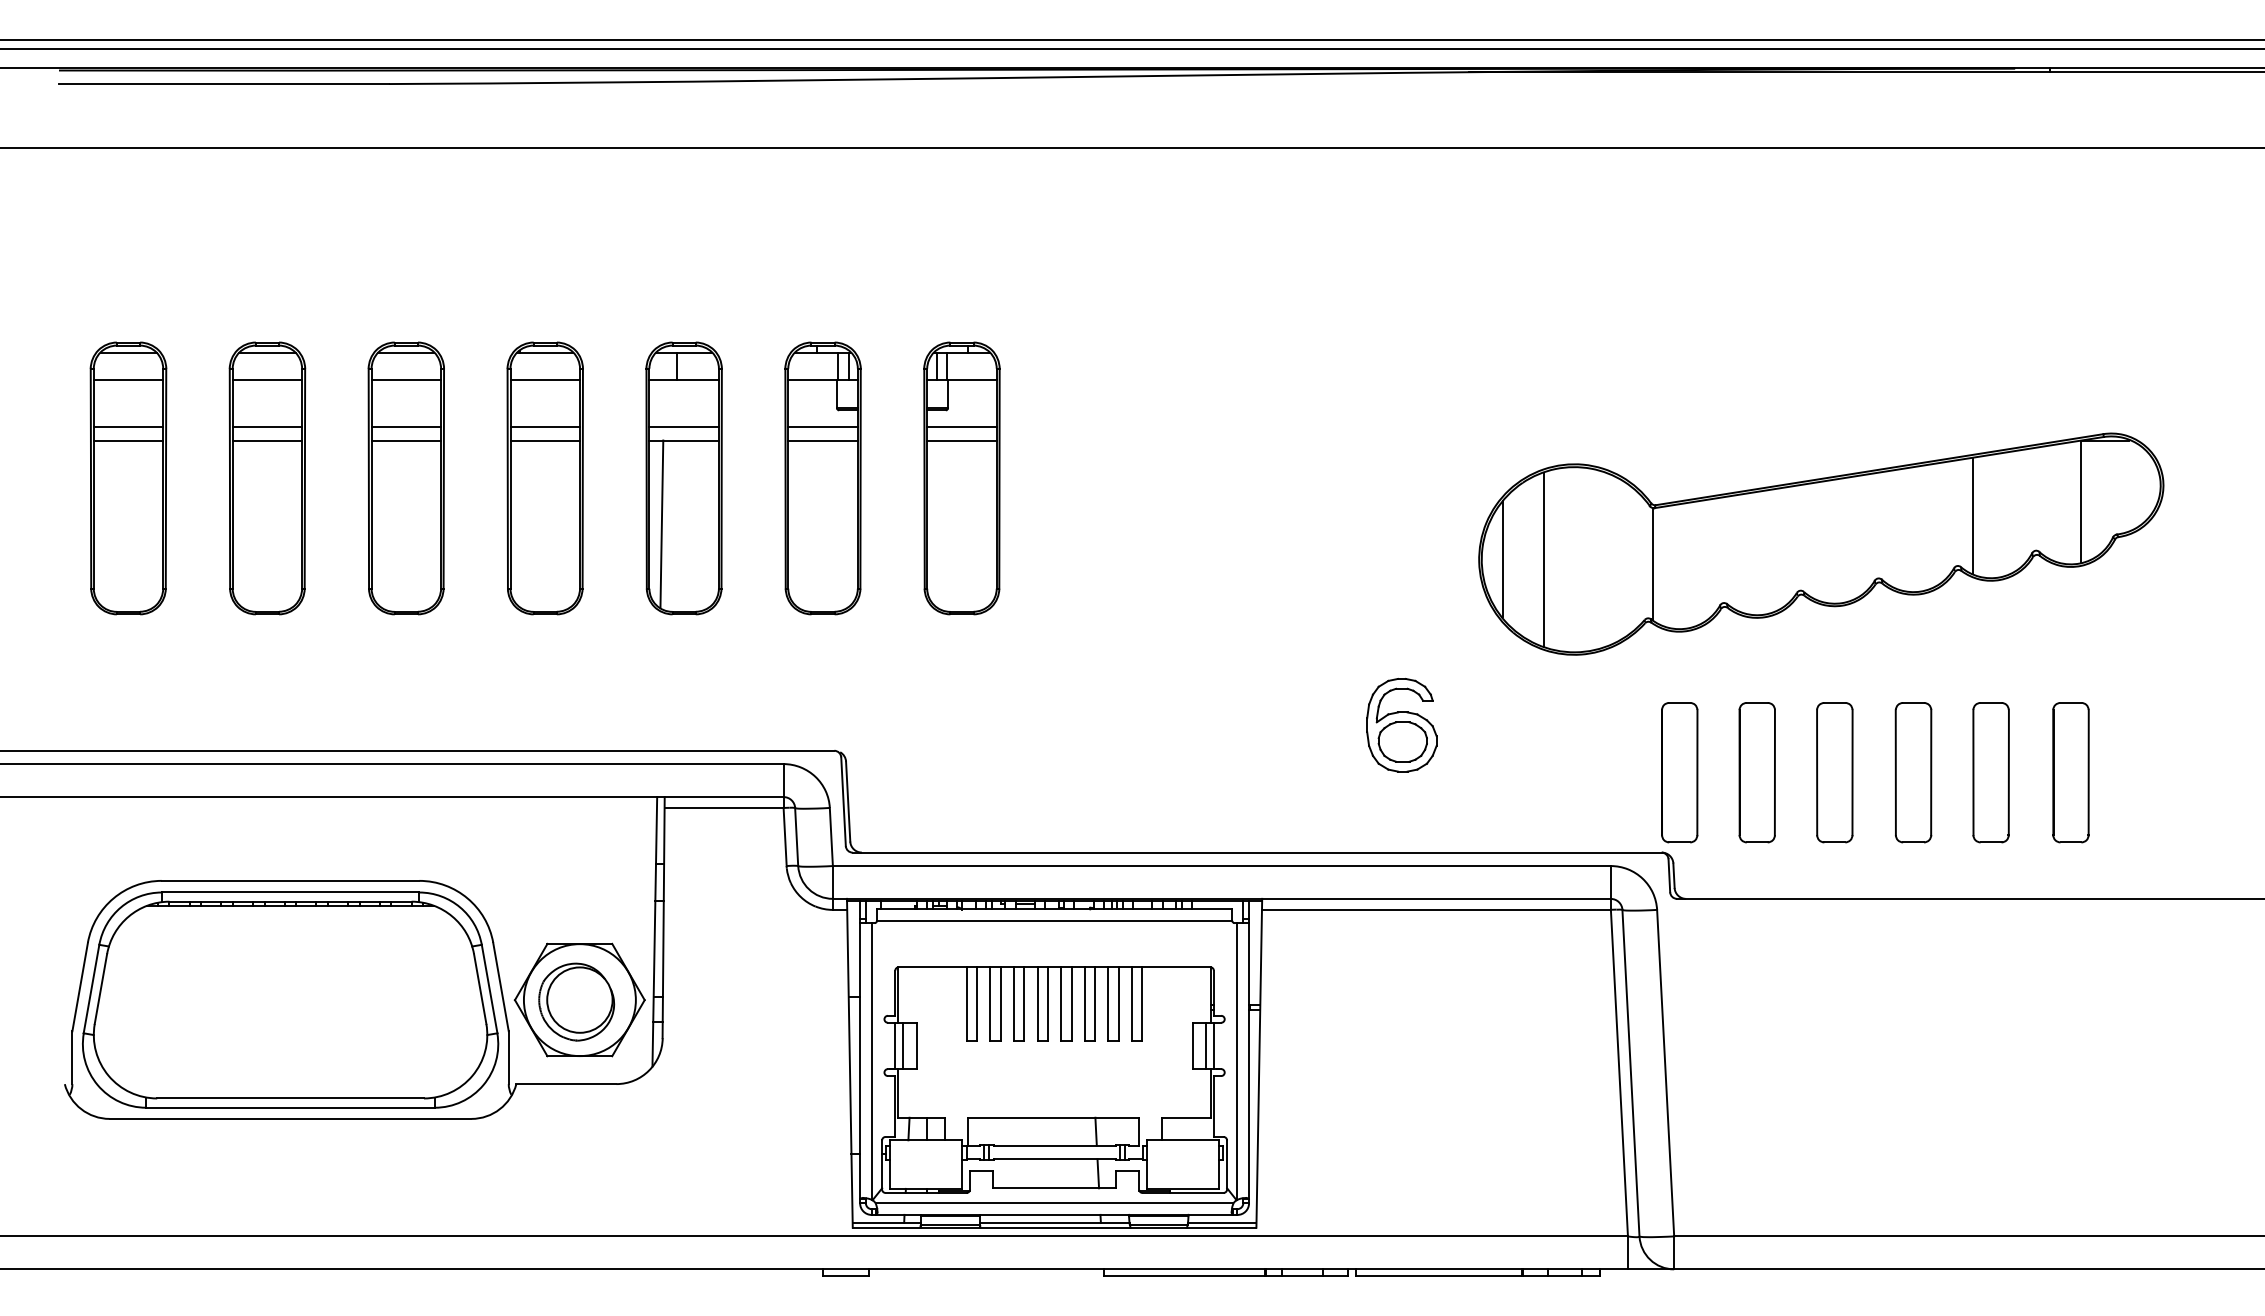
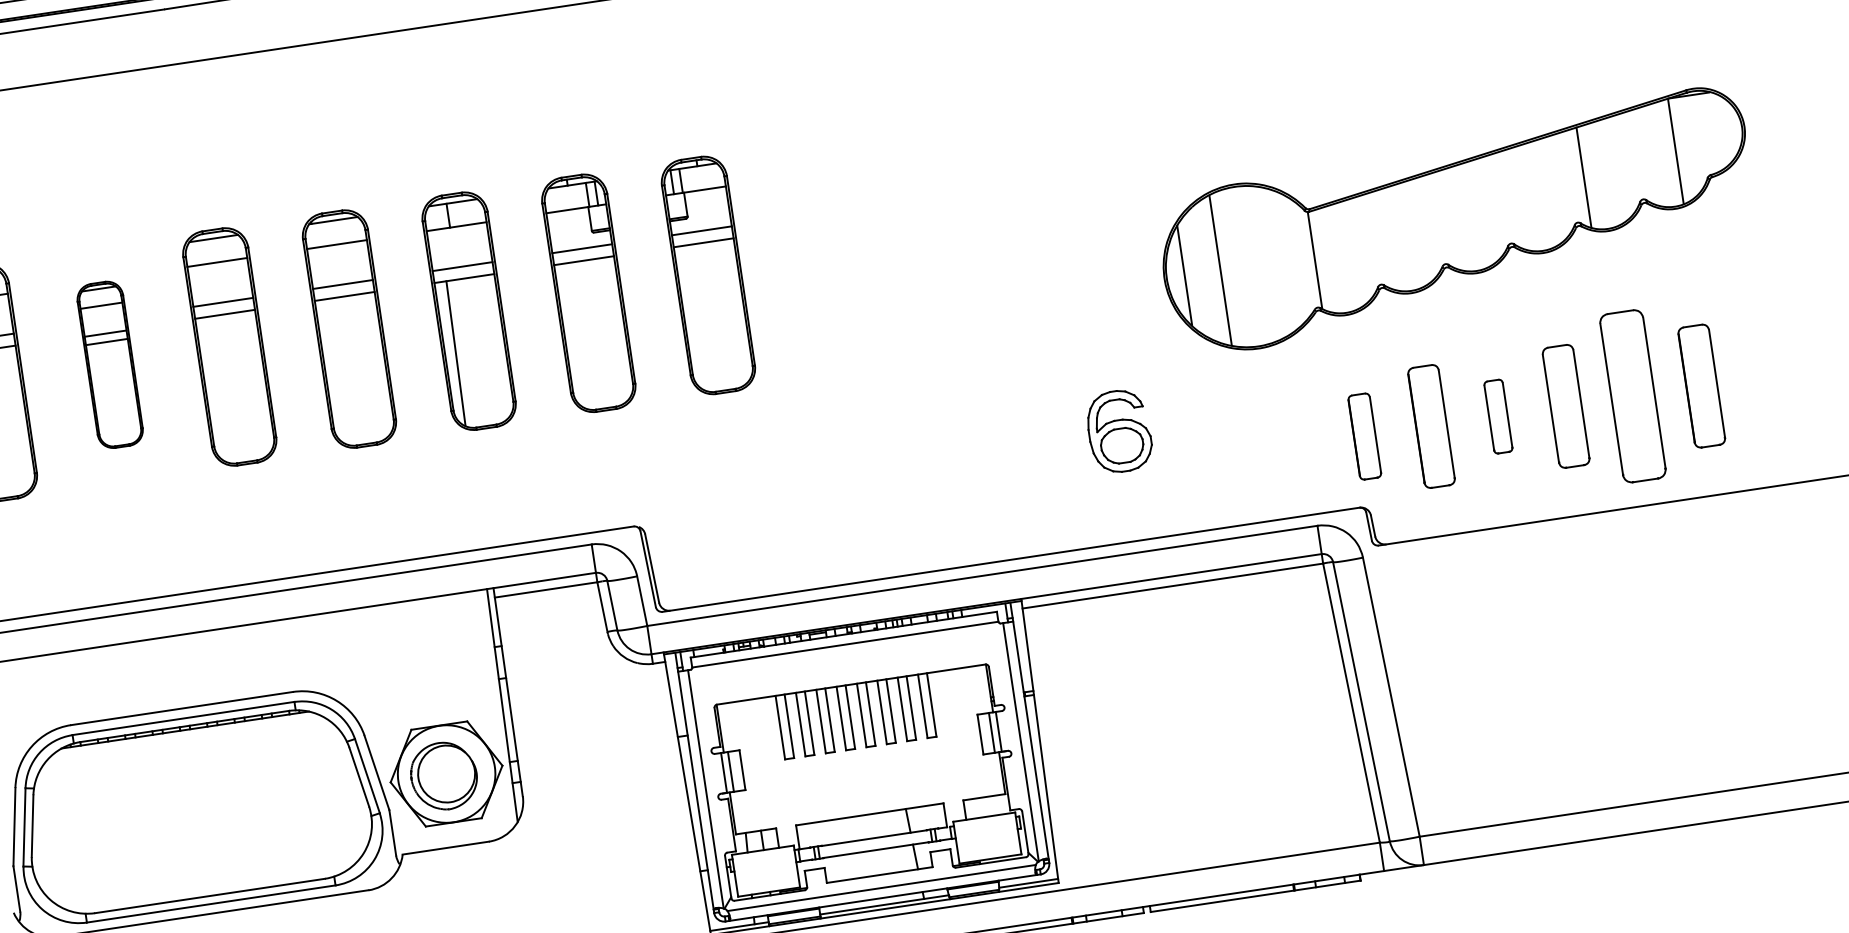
part: (267, 478) -> (110, 364), size x0.7
part: (1679, 772) -> (1364, 436), size x0.7
part: (1834, 772) -> (1498, 416), size x0.6
part: (1990, 772) -> (1632, 396), size x1.4

